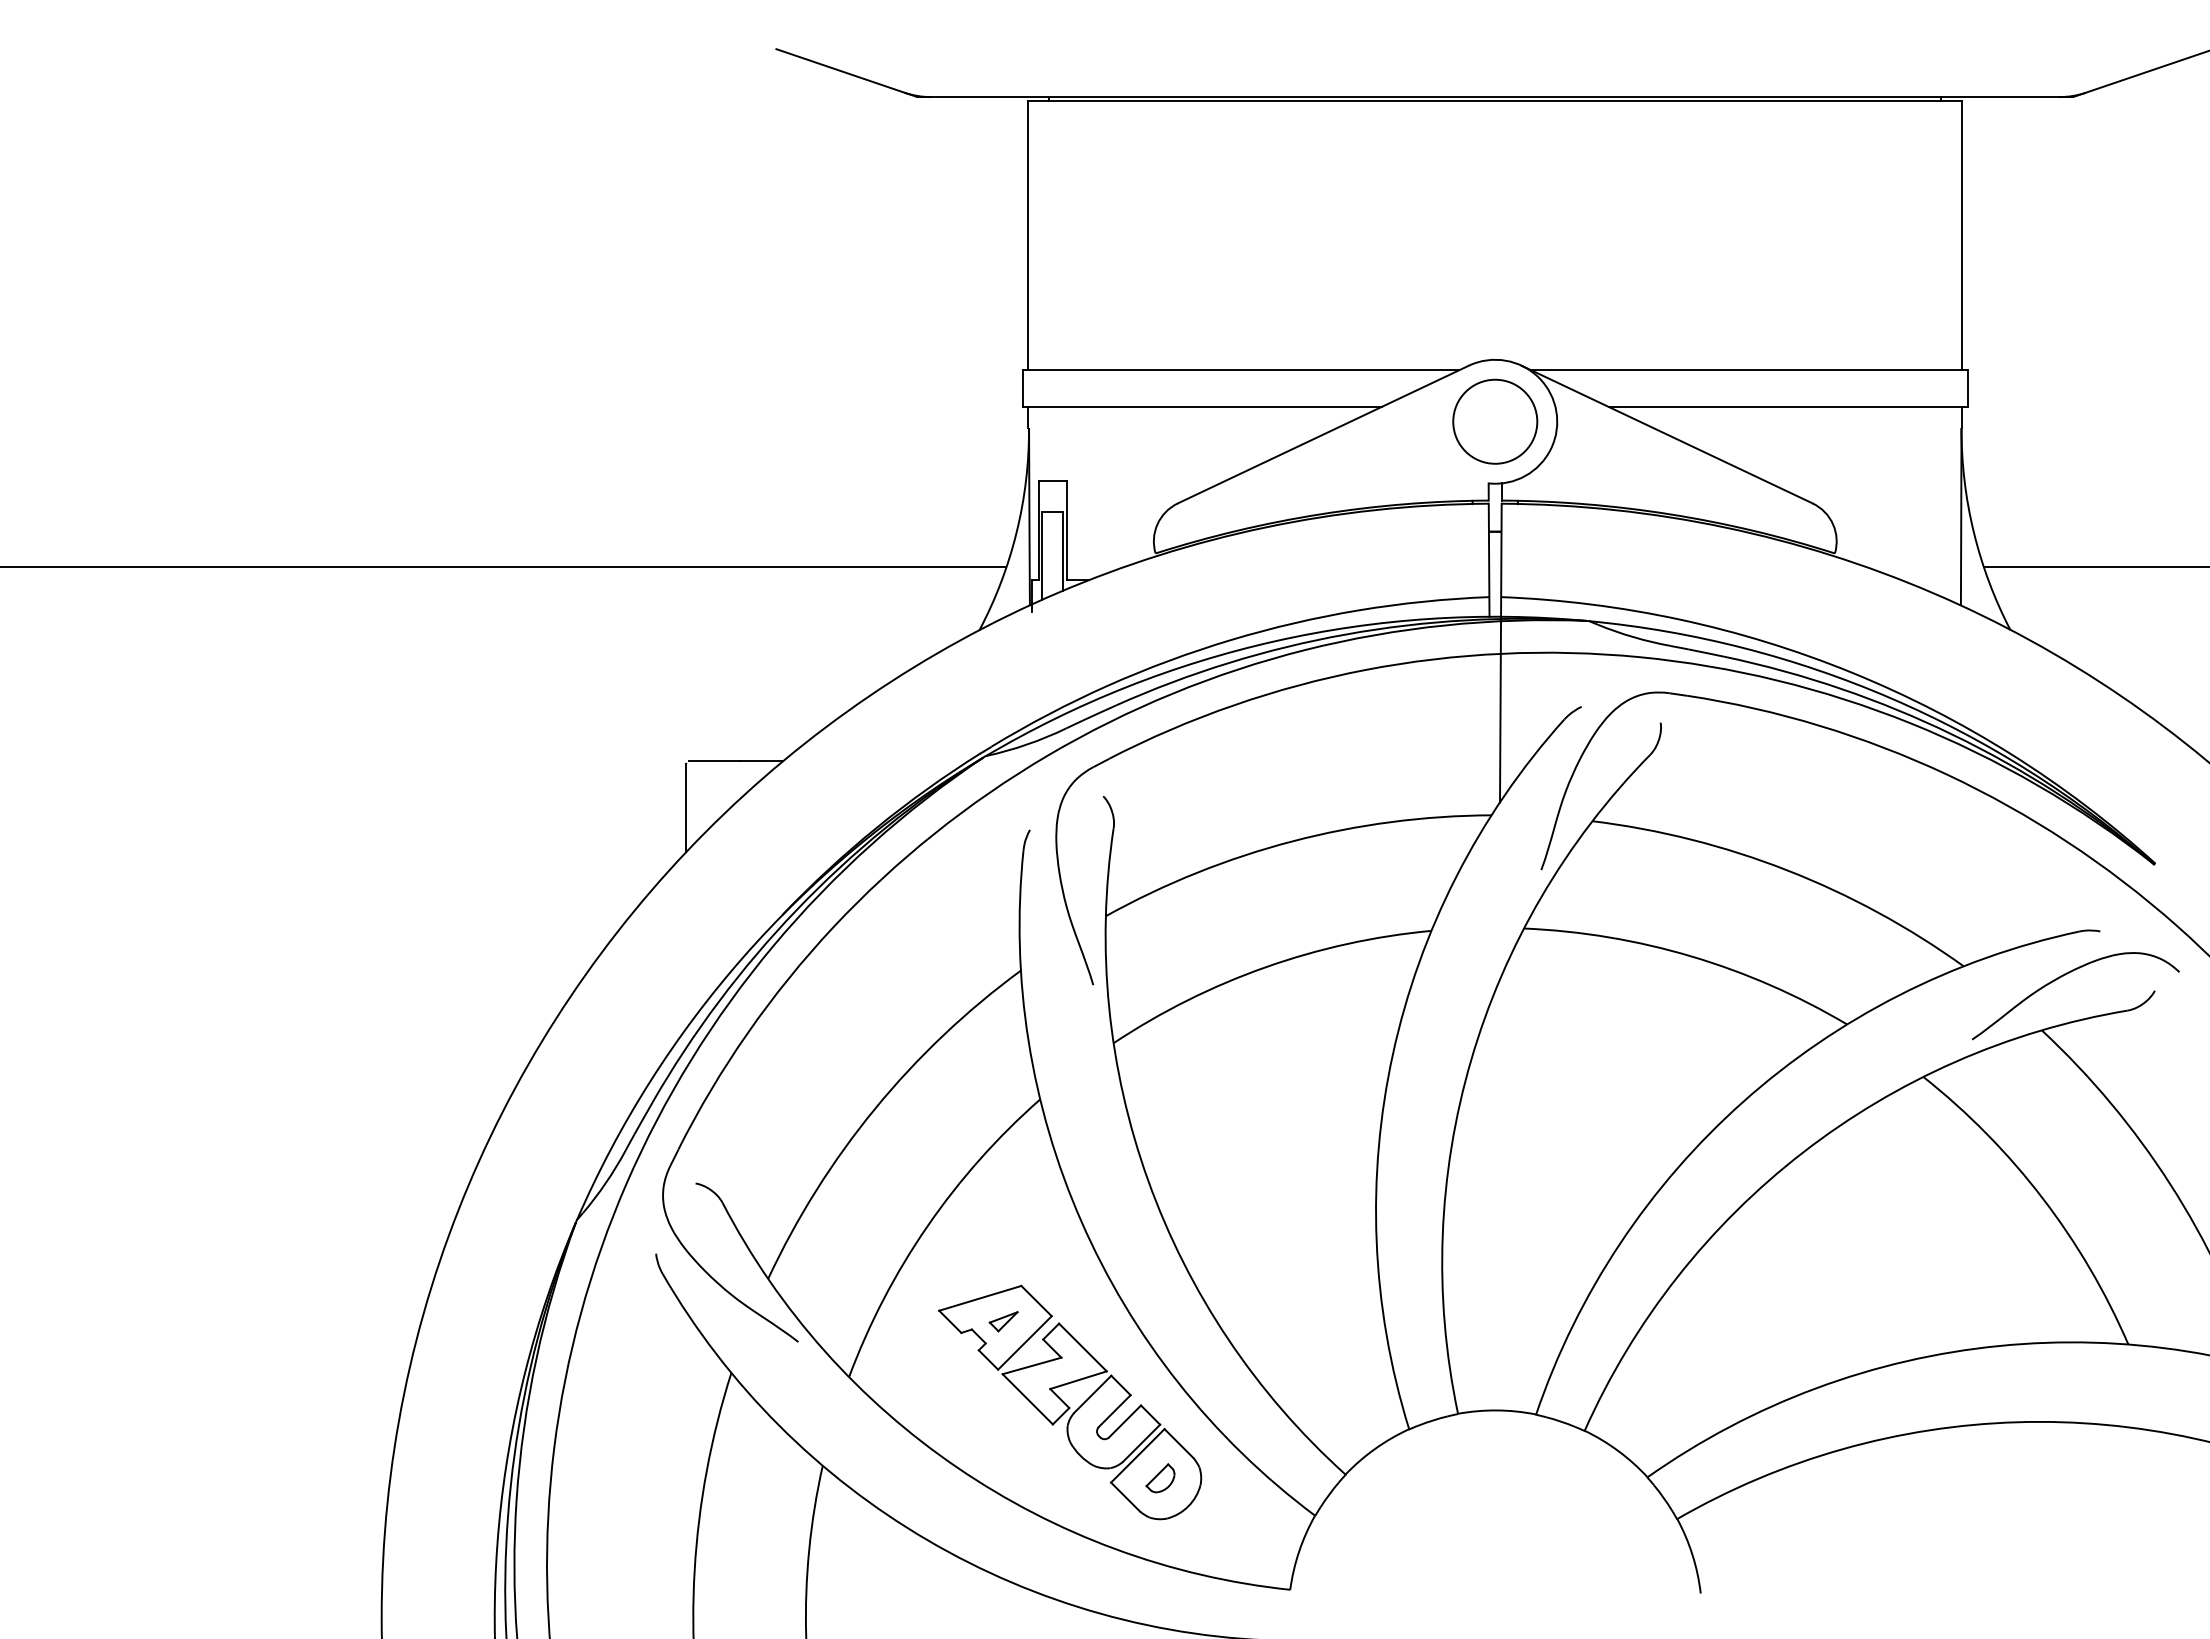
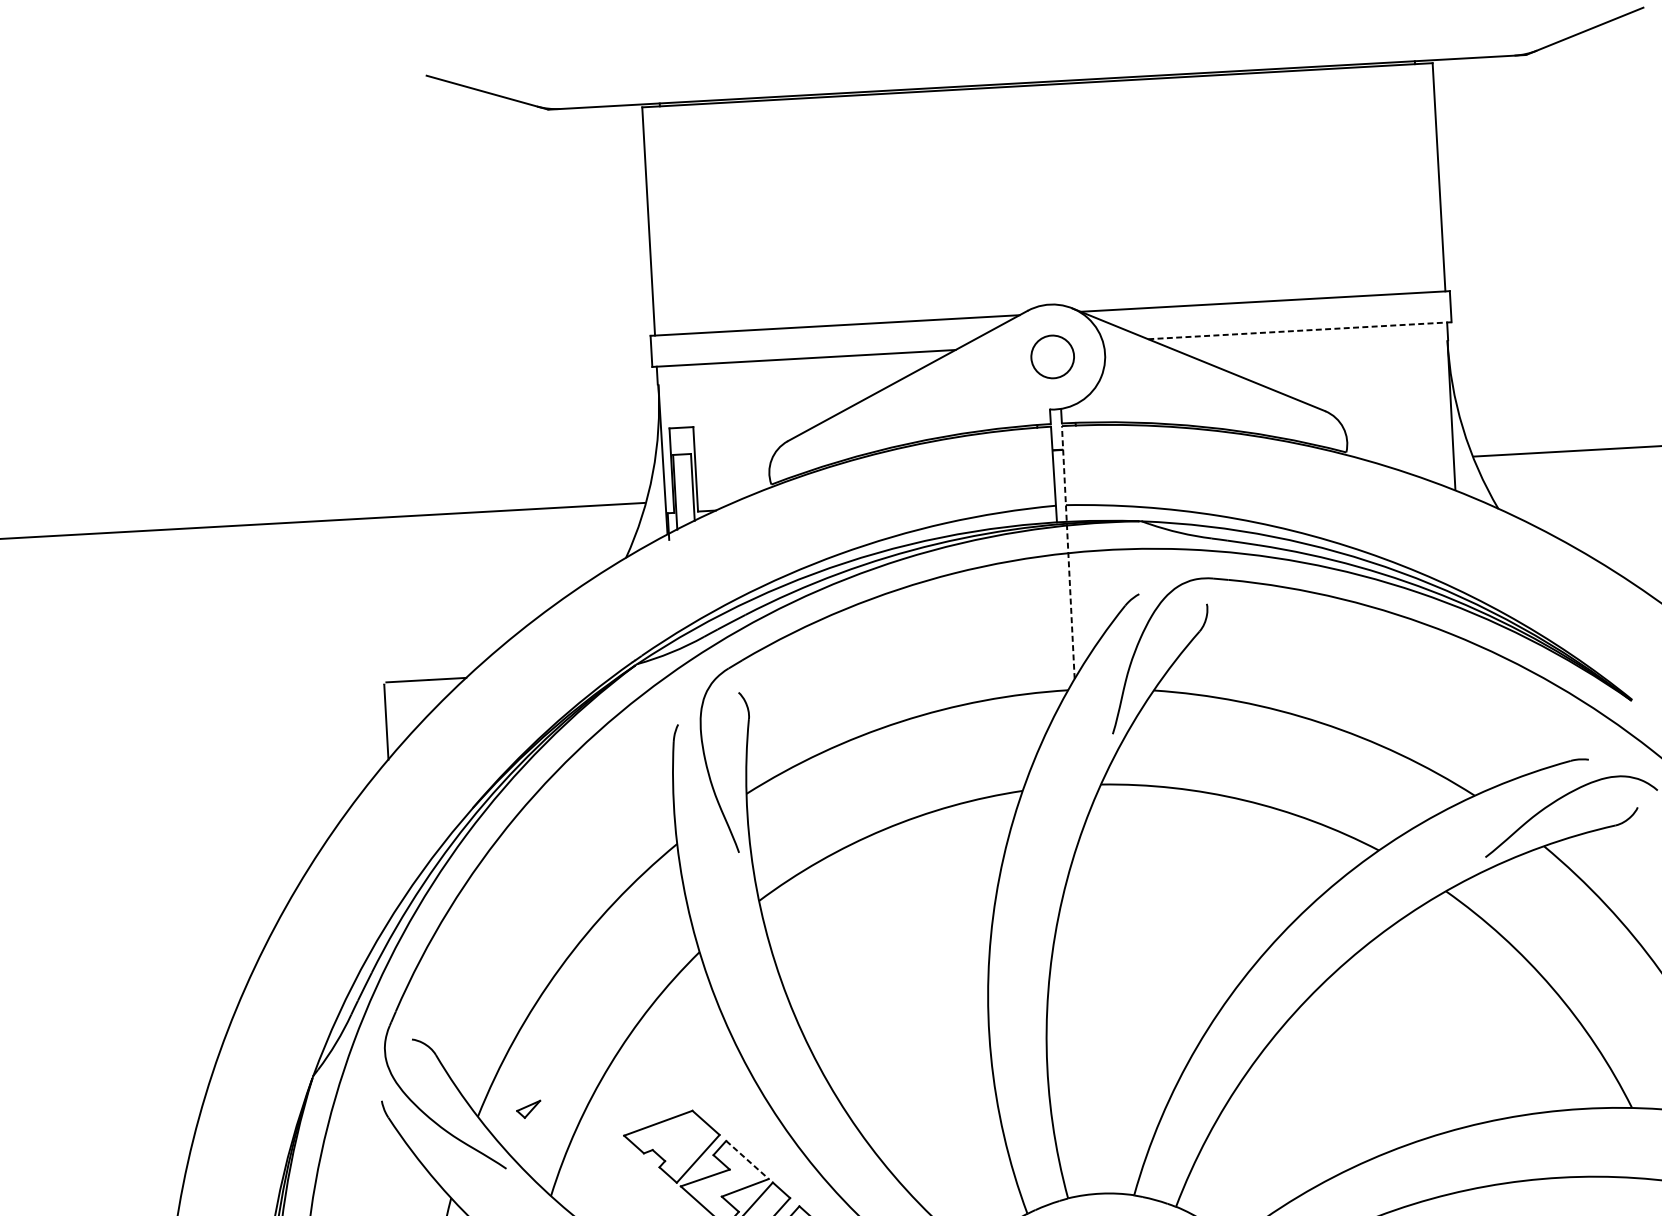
line: (1788, 407) -> (1300, 331), solid -> dashed
circle: (1495, 421) -> (1052, 356), size x0.6
line: (1500, 652) -> (1067, 552), solid -> dashed
part: (1003, 1321) -> (528, 1109), moved
line: (1082, 1347) -> (747, 1160), solid -> dashed

